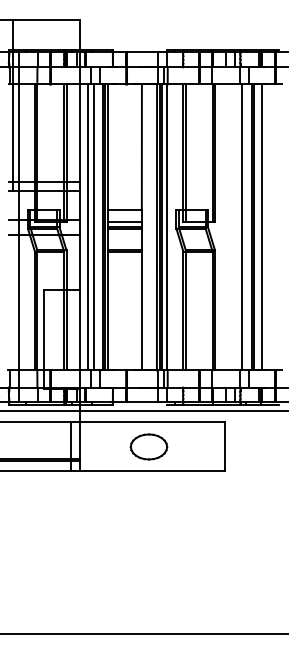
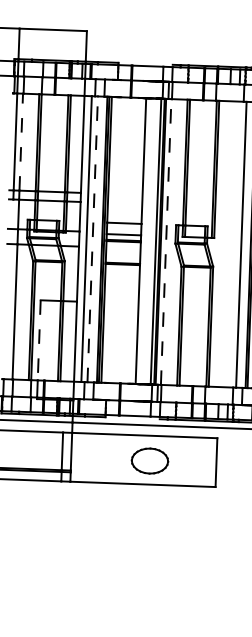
line: (18, 132) -> (21, 141), solid -> dashed
line: (93, 227) -> (92, 239), solid -> dashed
line: (167, 227) -> (166, 242), solid -> dashed
line: (43, 330) -> (38, 340), solid -> dashed
part: (148, 446) -> (149, 460), moved

